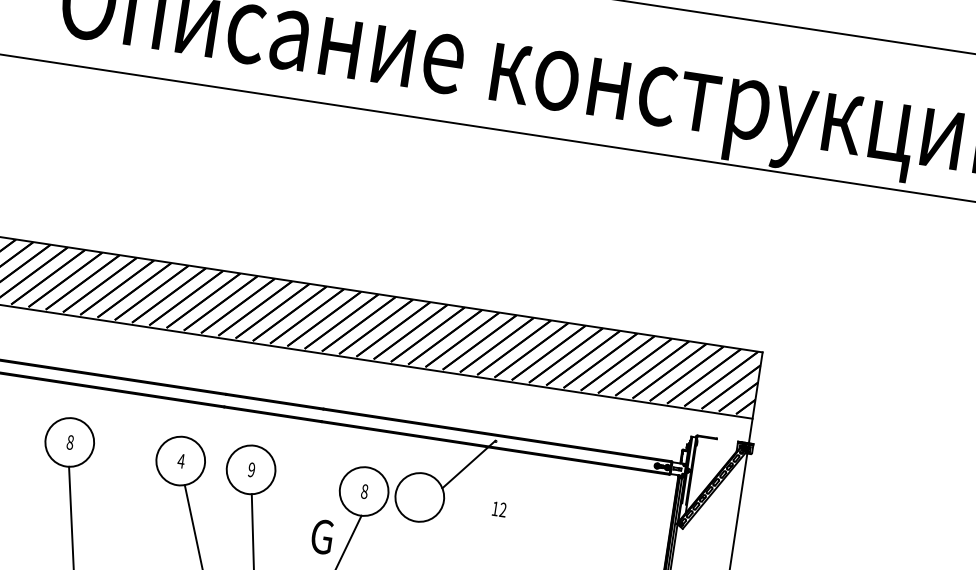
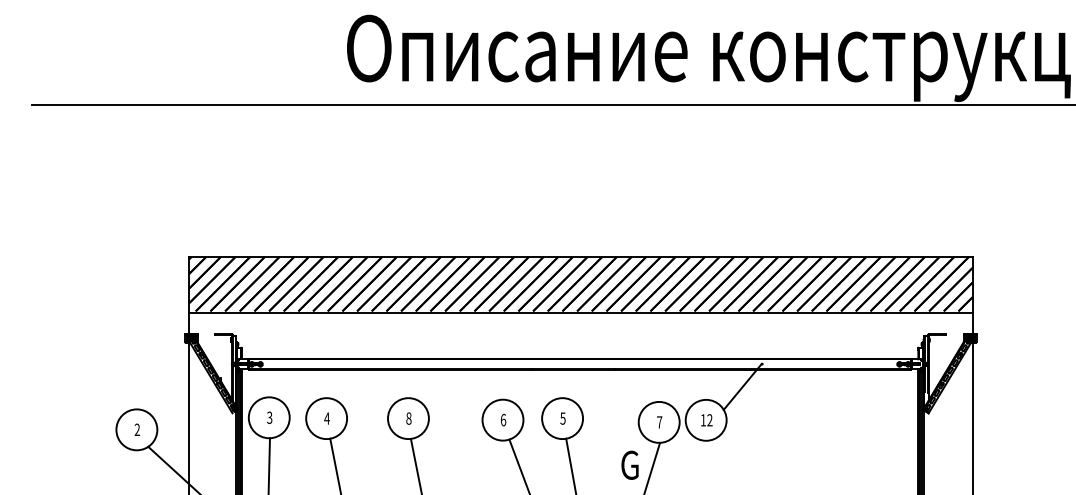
text: (181, 461) -> (503, 420), 4 -> 6
text: (251, 469) -> (562, 418), 9 -> 5
text: (364, 491) -> (659, 422), 8 -> 7
text: (498, 509) -> (706, 420), moved

